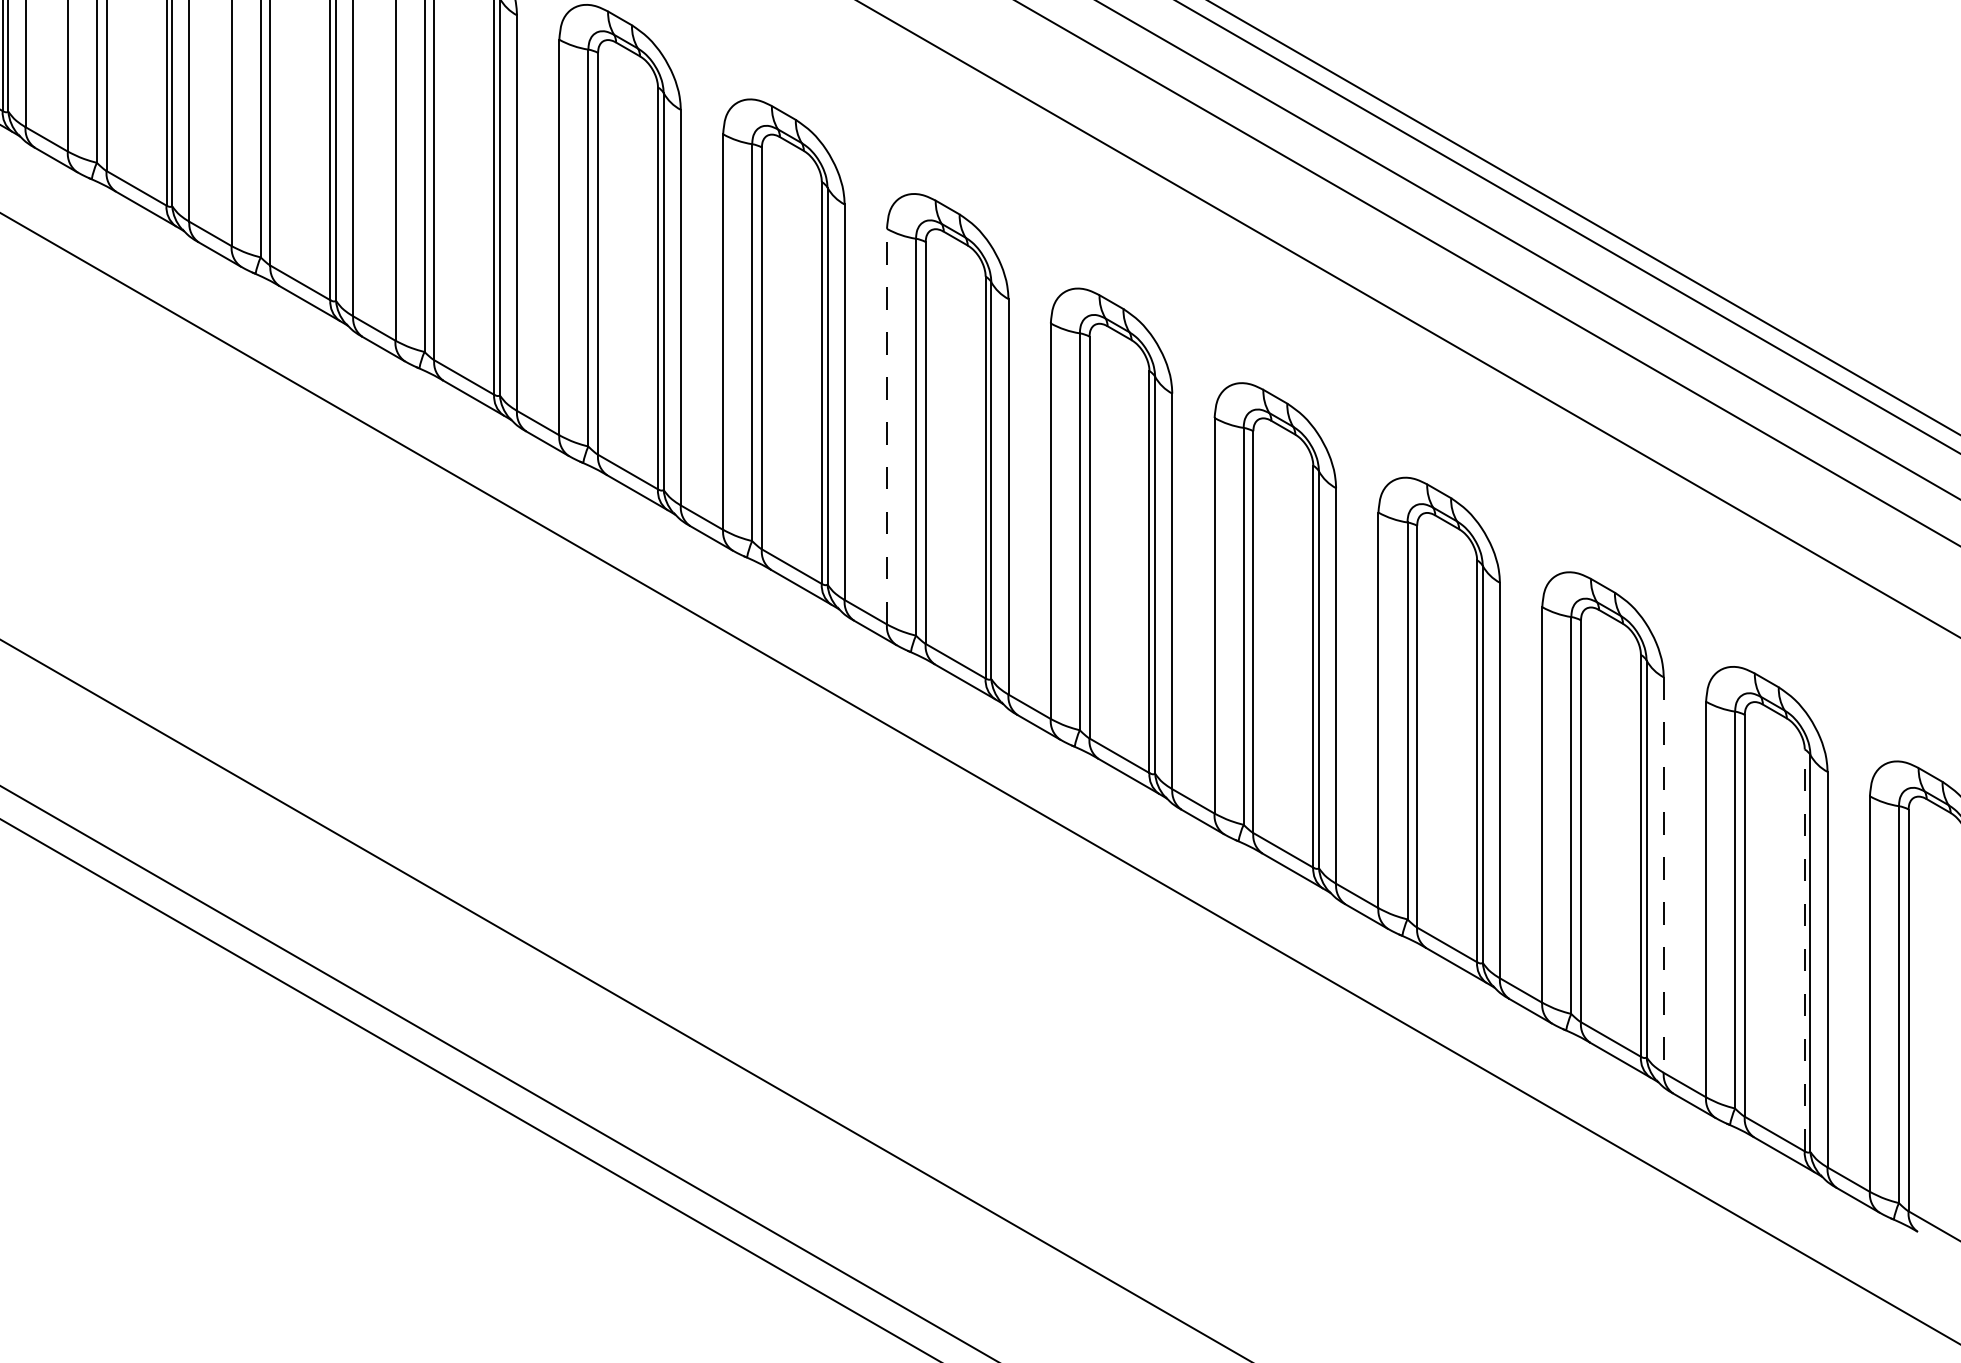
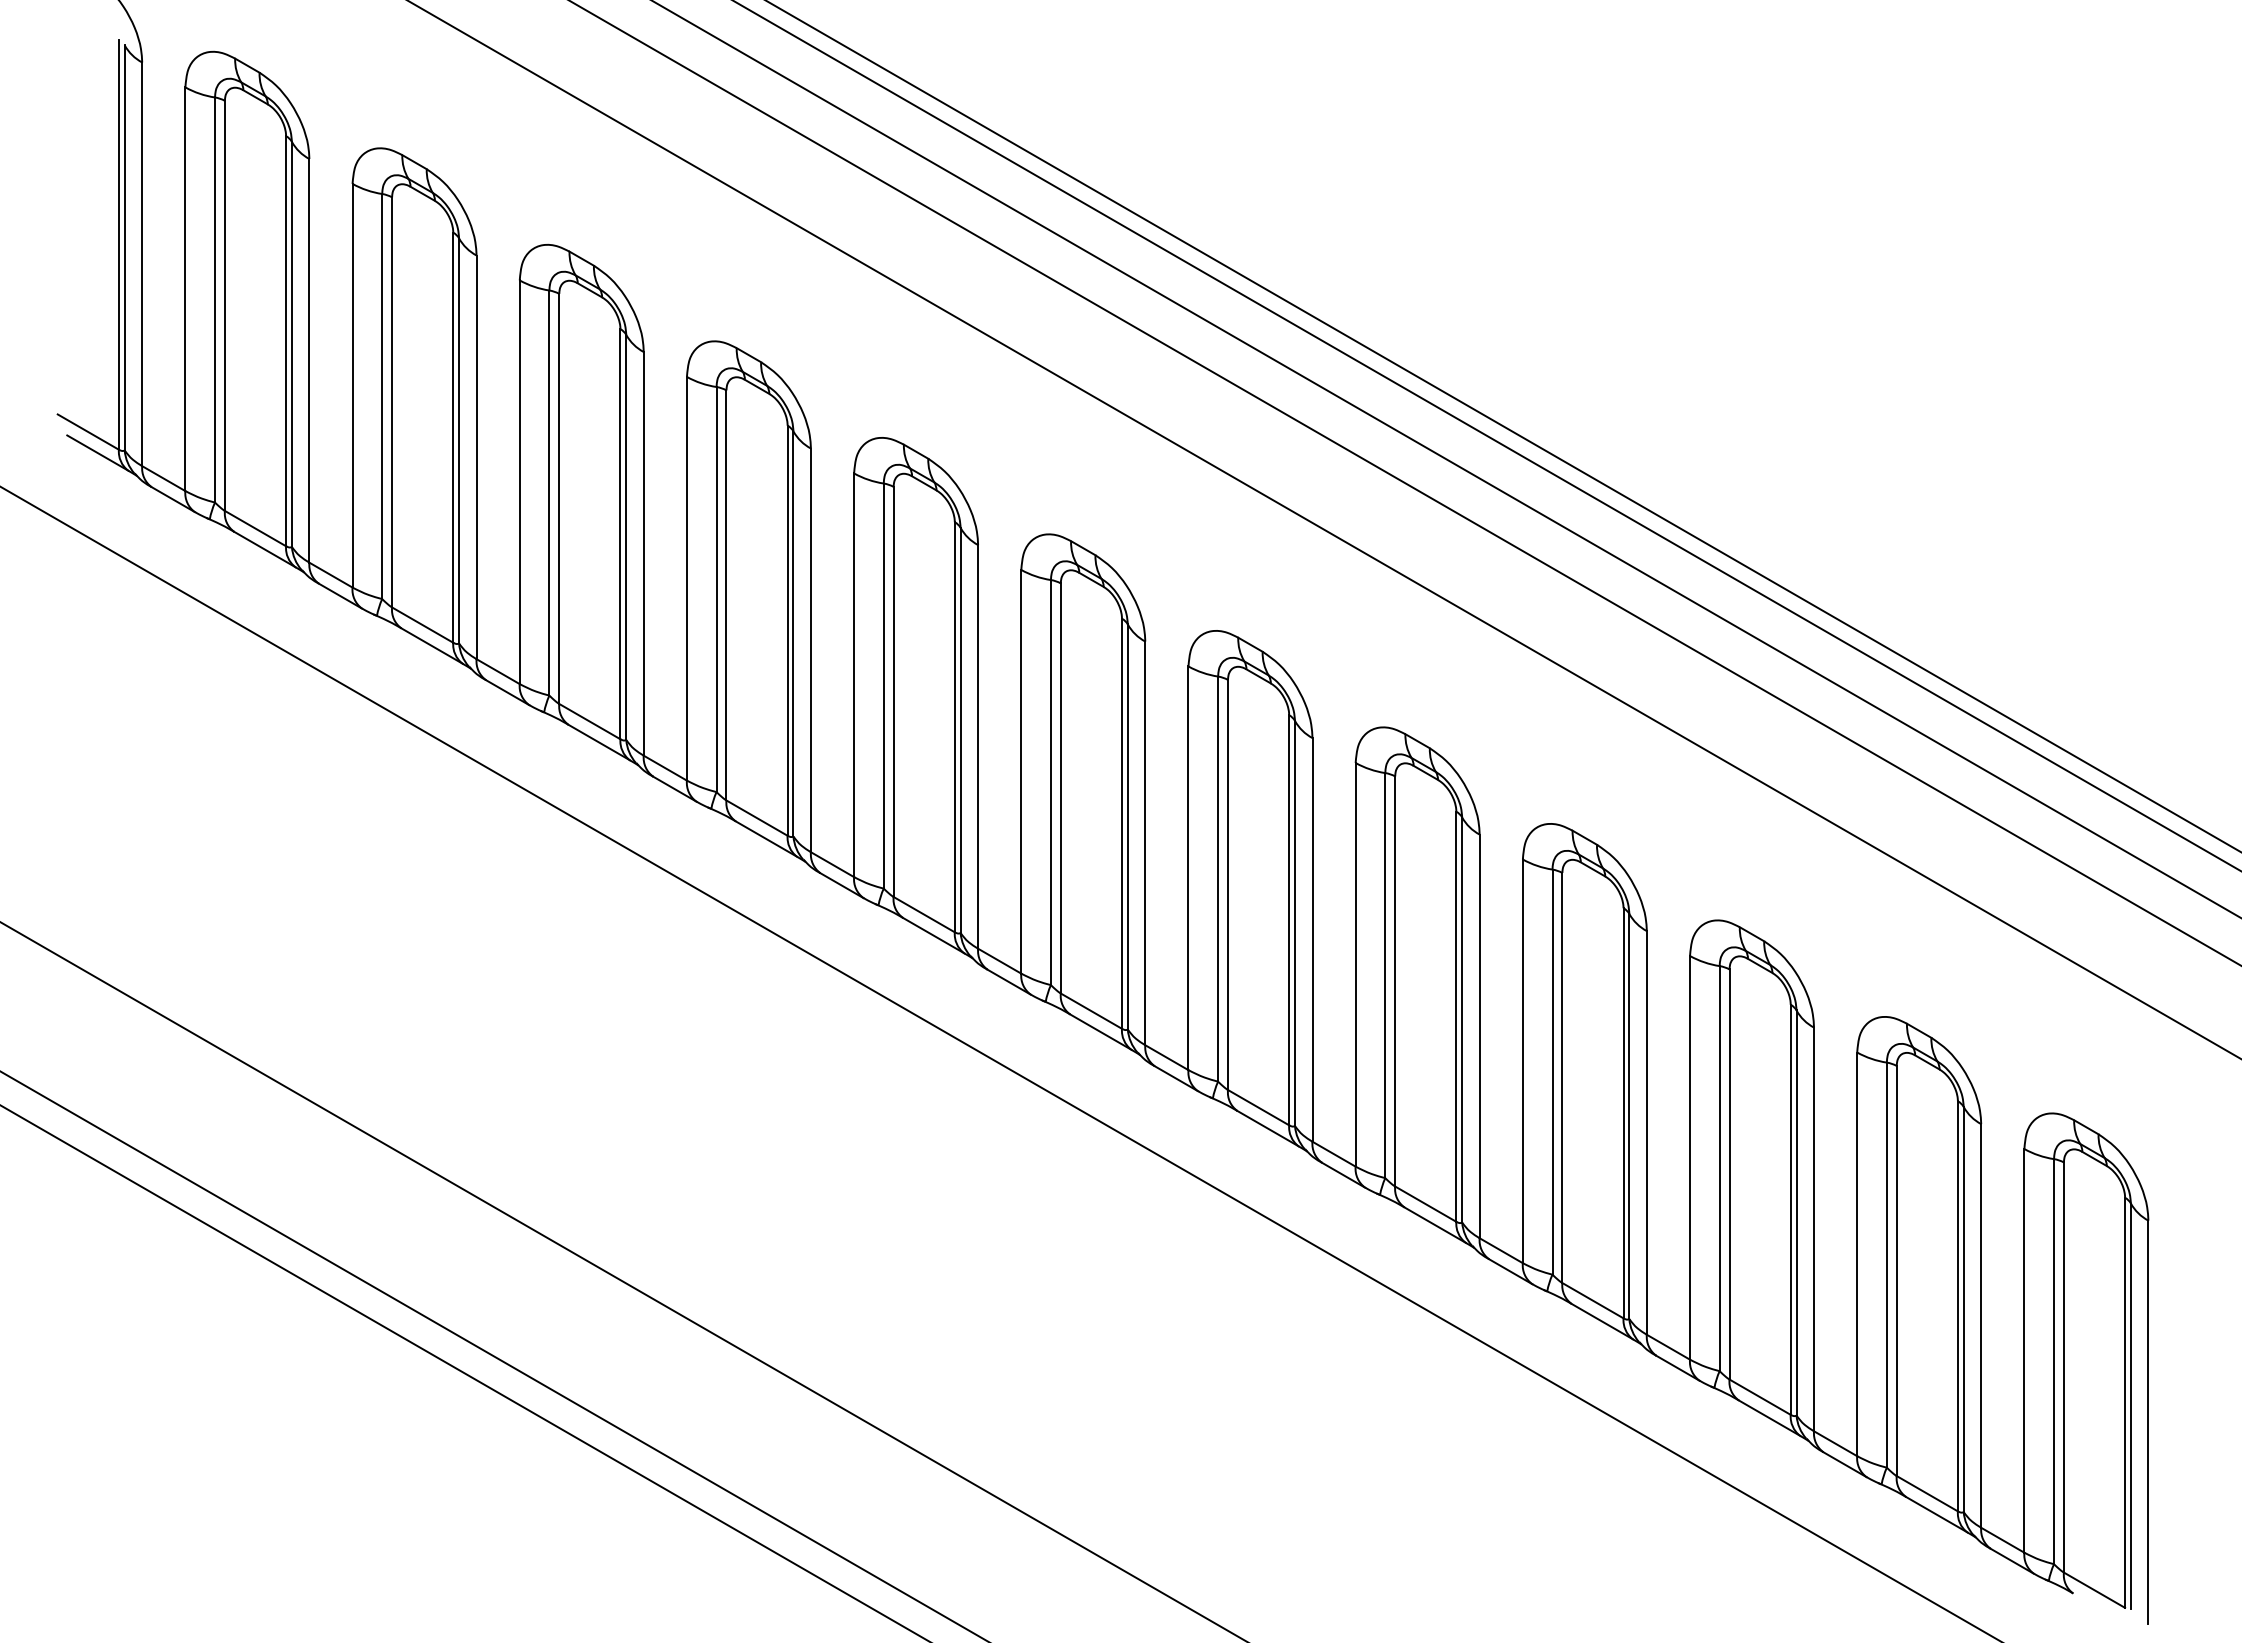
line: (887, 426) -> (1021, 771), dashed -> solid
line: (1664, 875) -> (1814, 1229), dashed -> solid
line: (1804, 949) -> (1957, 1305), dashed -> solid

